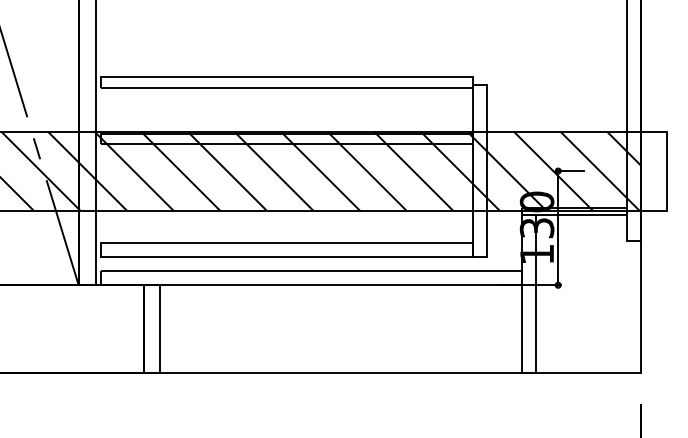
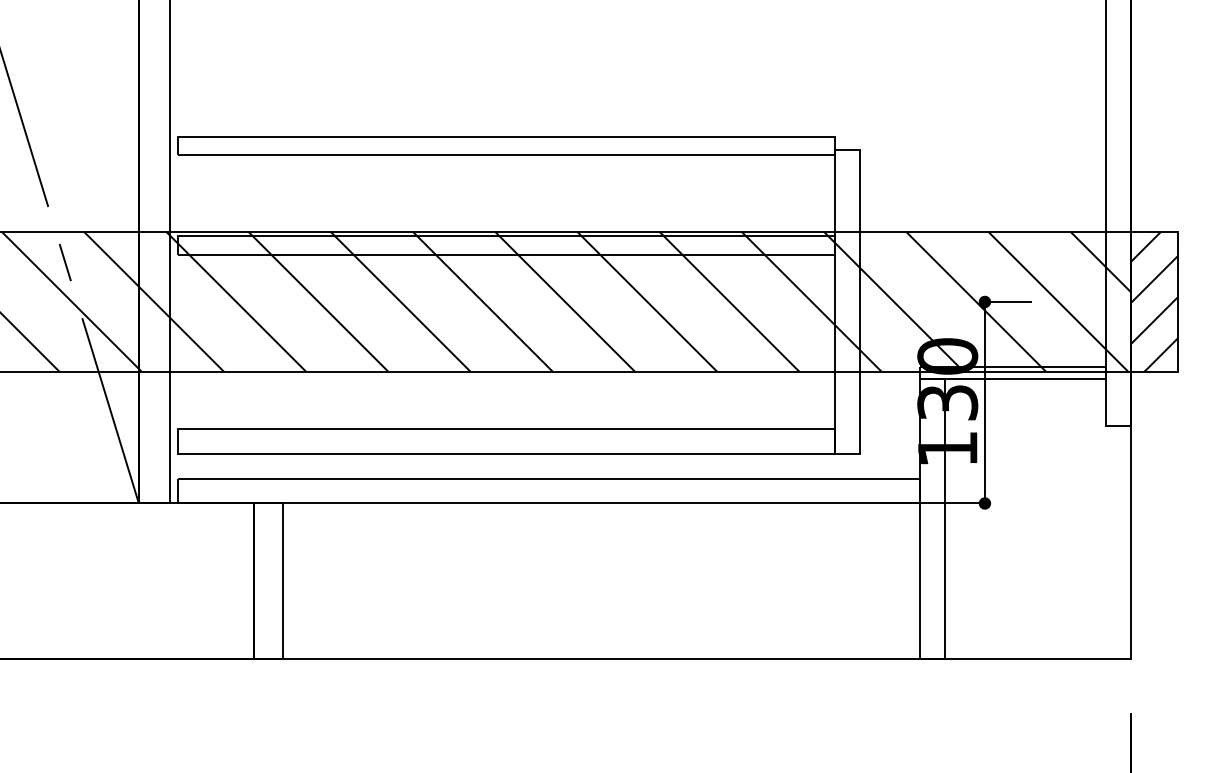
hatch: (654, 170) -> (1154, 300), added

